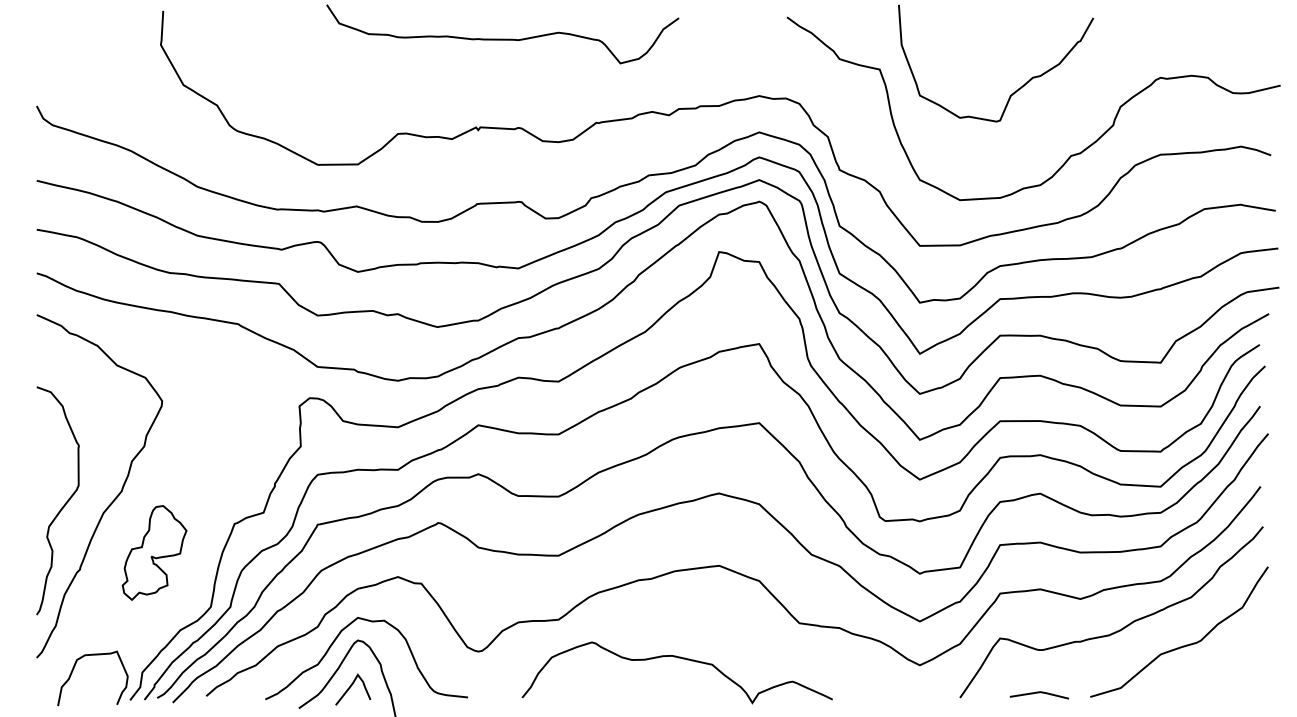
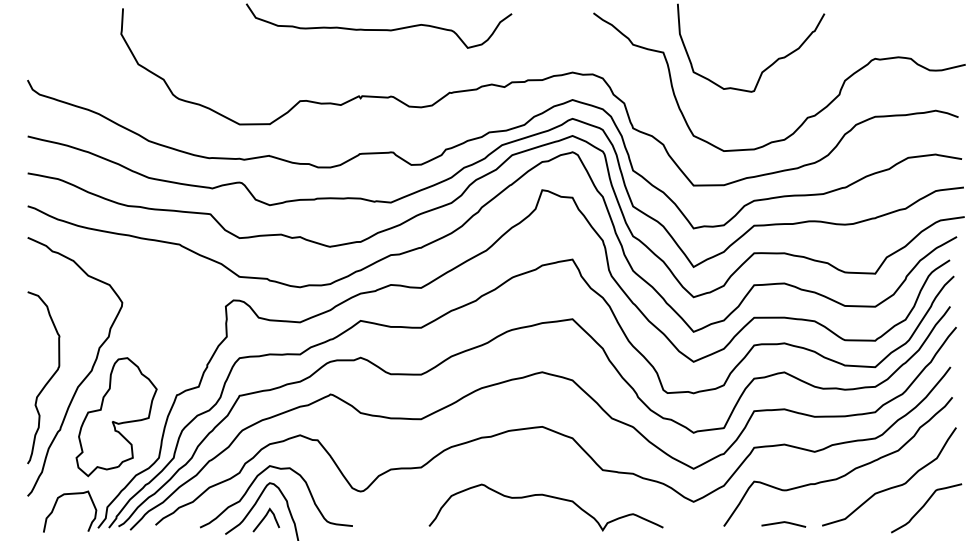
part: (154, 552) -> (116, 416), size x1.67
curve: (678, 658) -> (547, 496), moved
curve: (1226, 670) -> (924, 505), added

